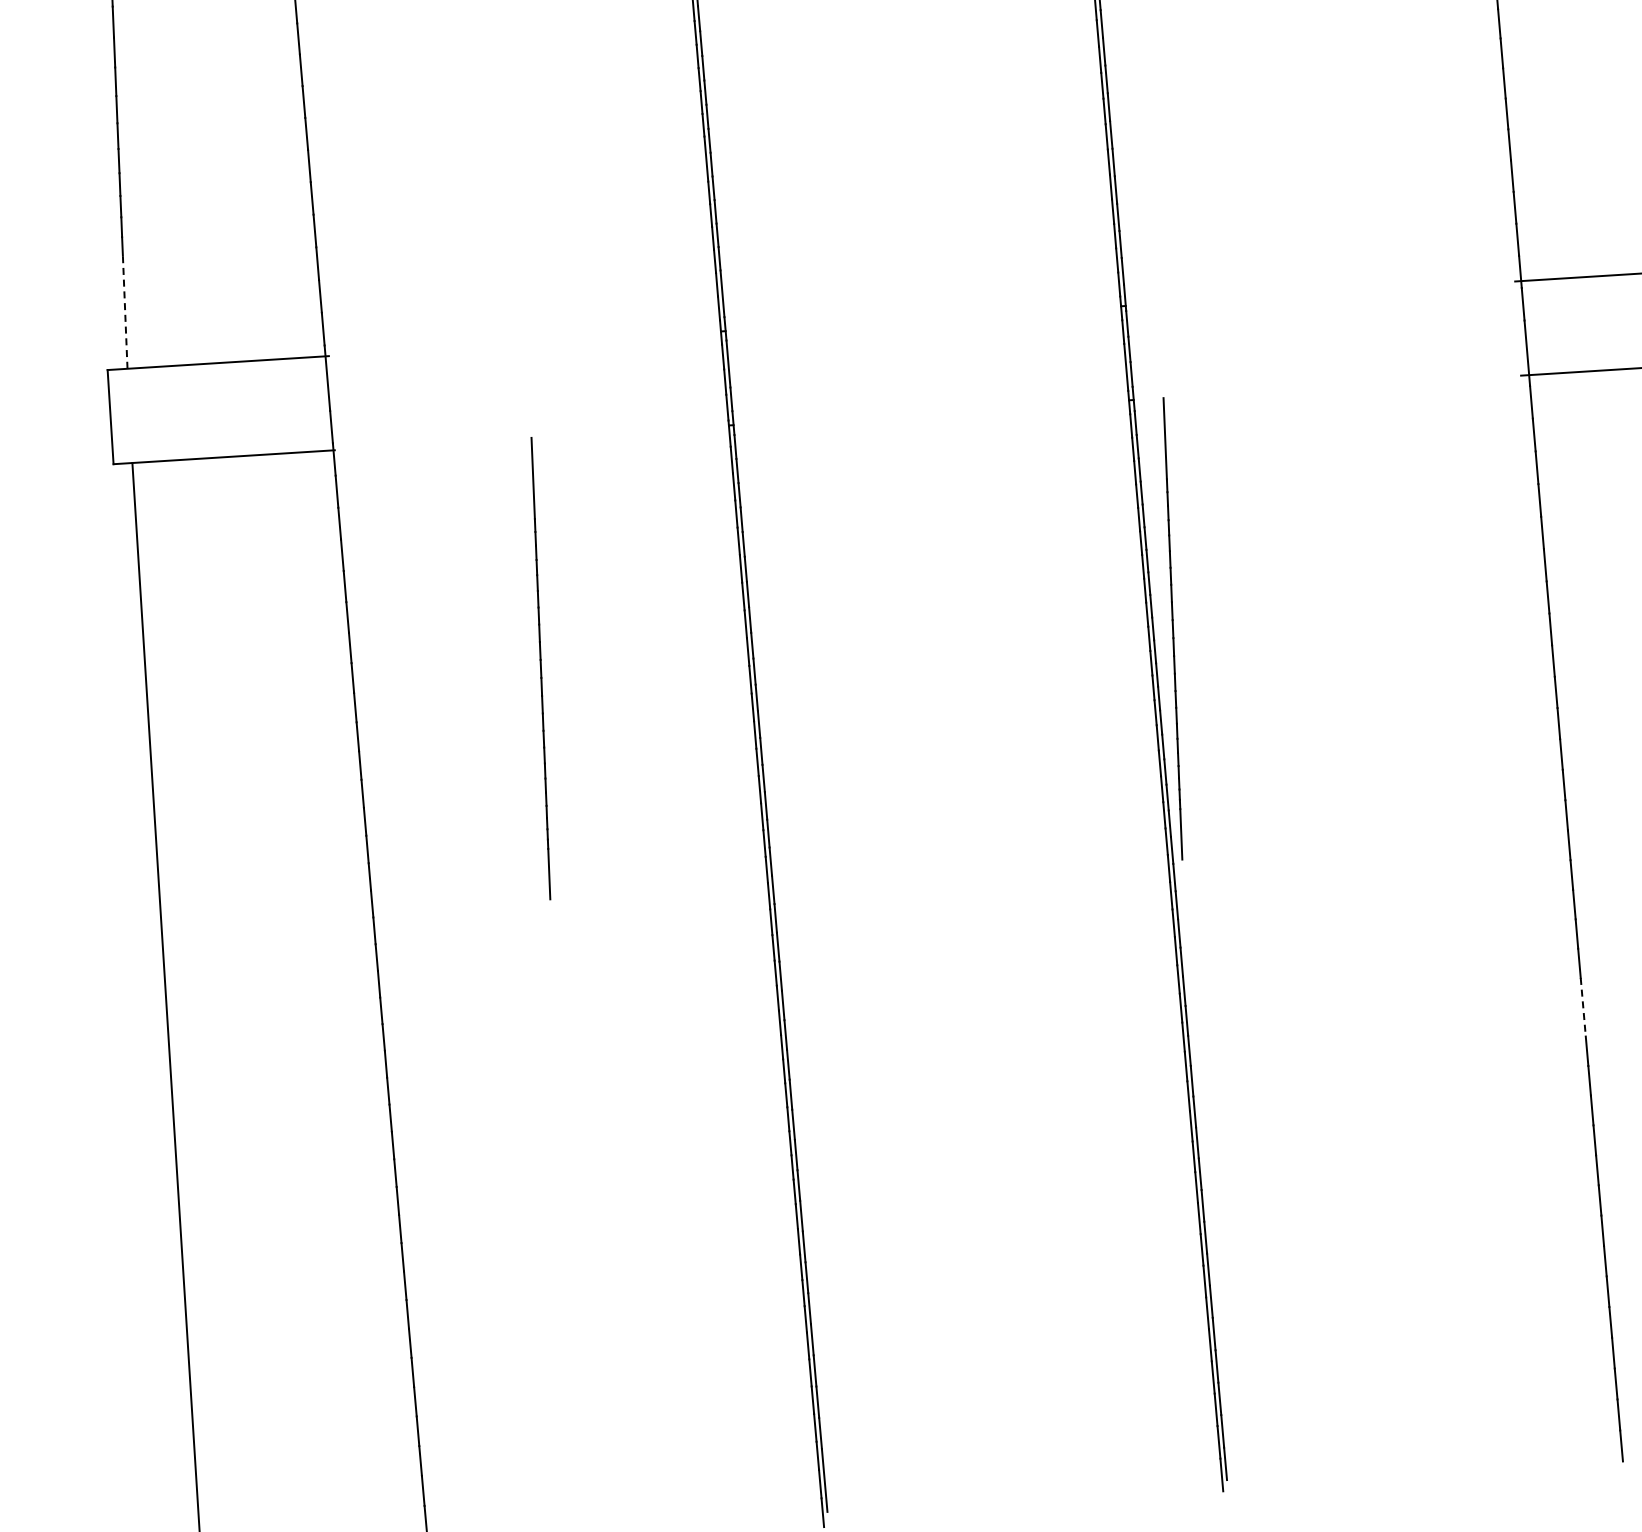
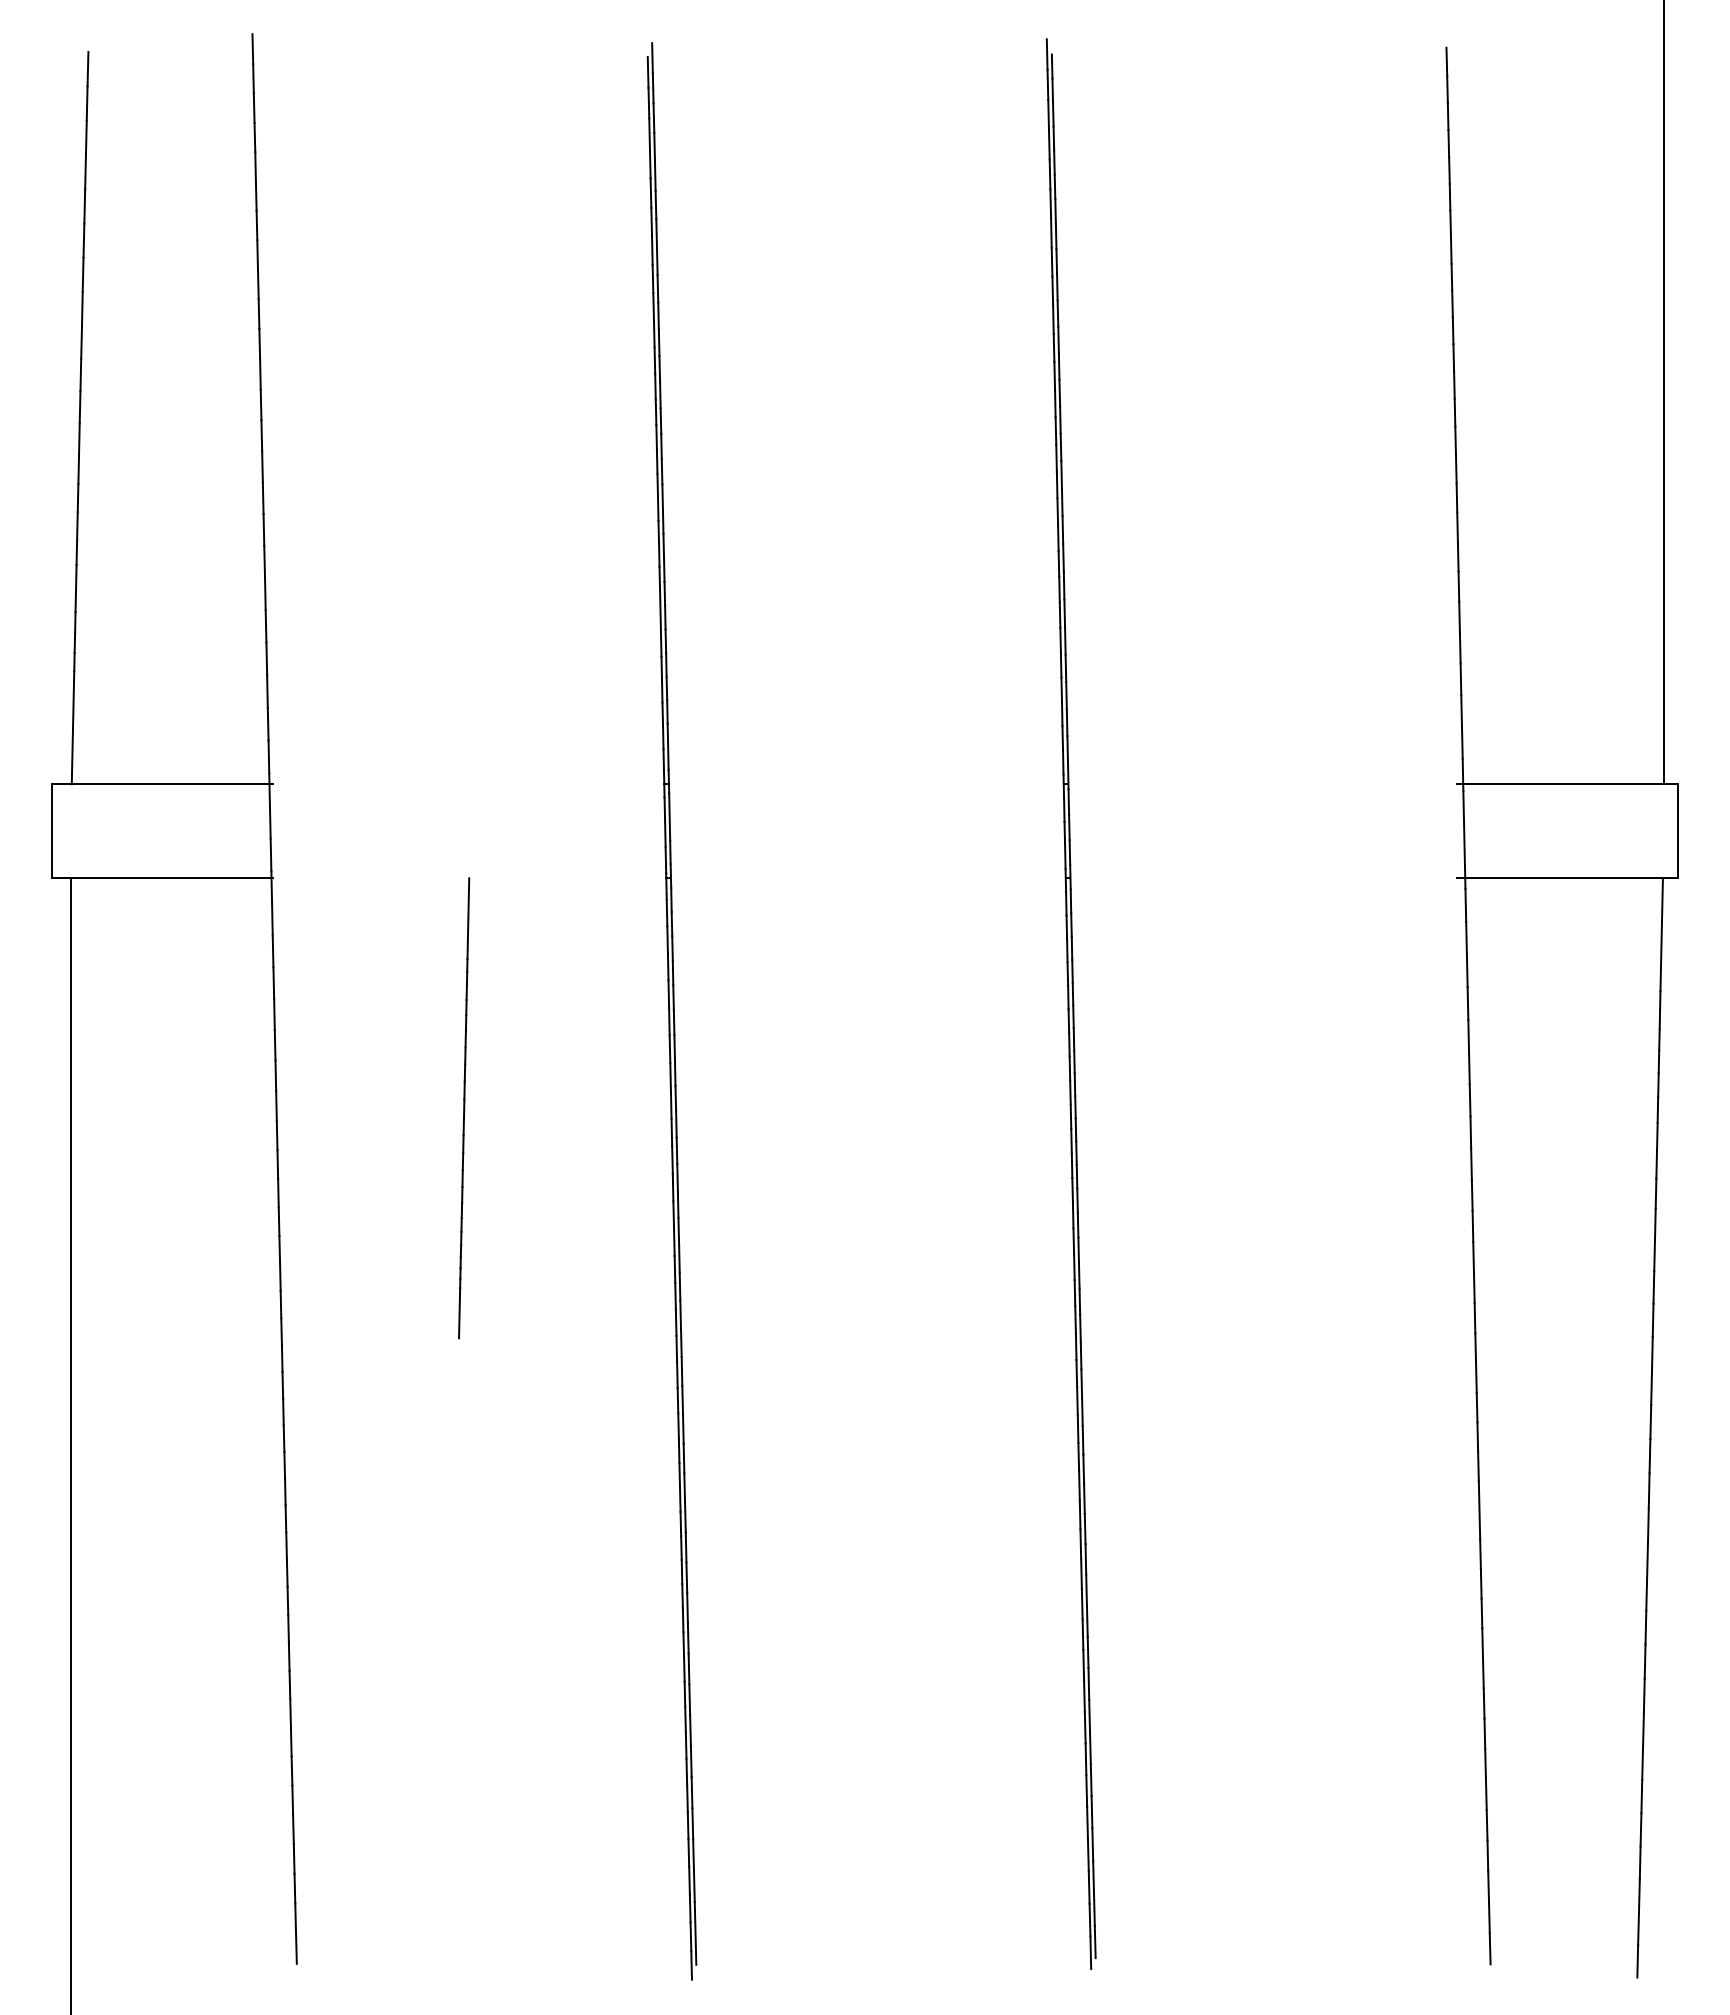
line: (125, 311) -> (73, 727), dashed -> solid
line: (1173, 629) -> (1095, 1108), removed
line: (1583, 1007) -> (1479, 1510), dashed -> solid

